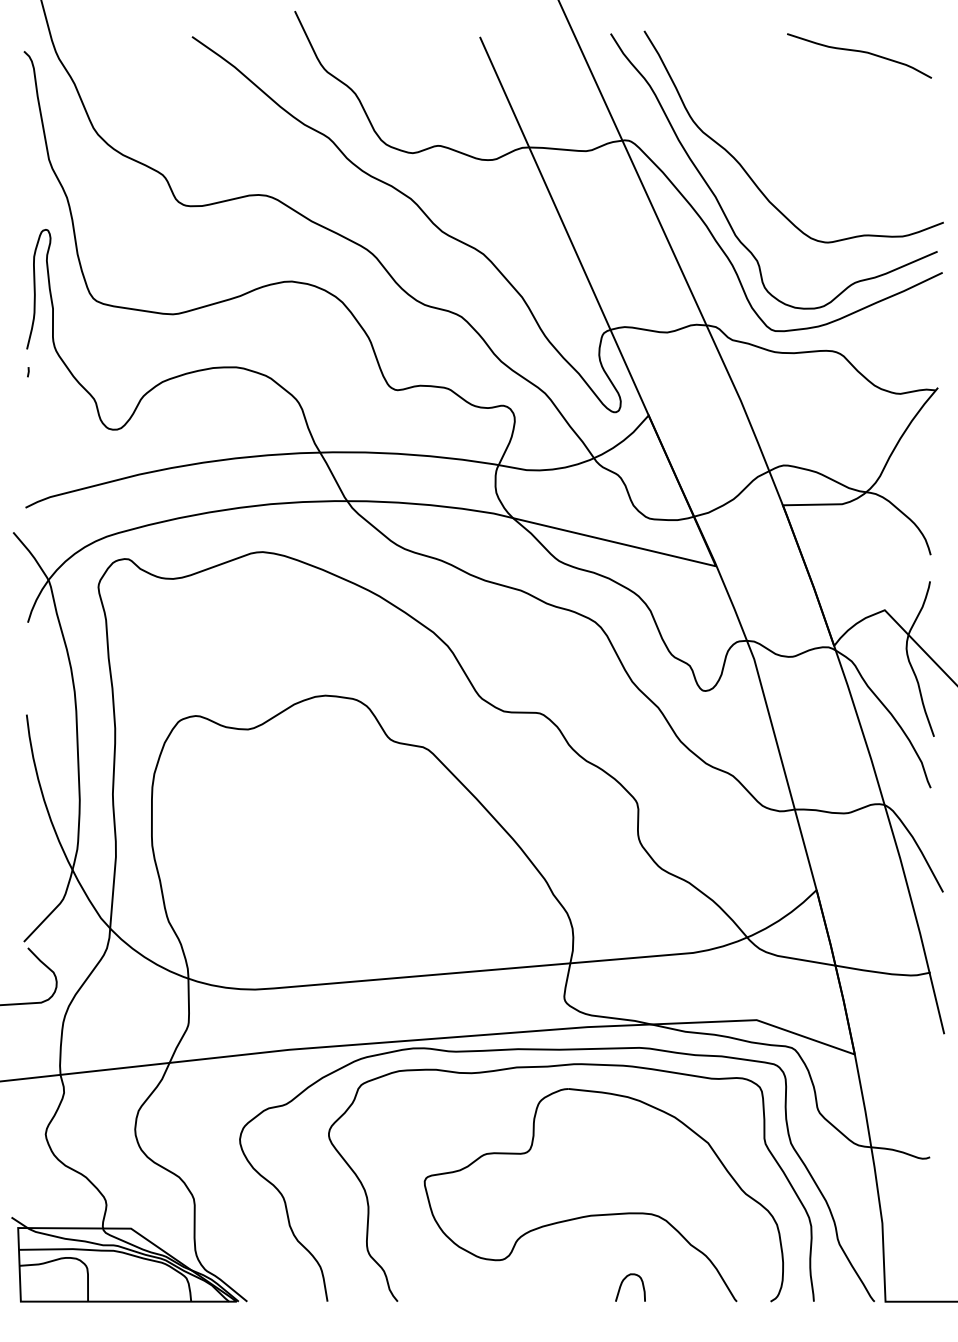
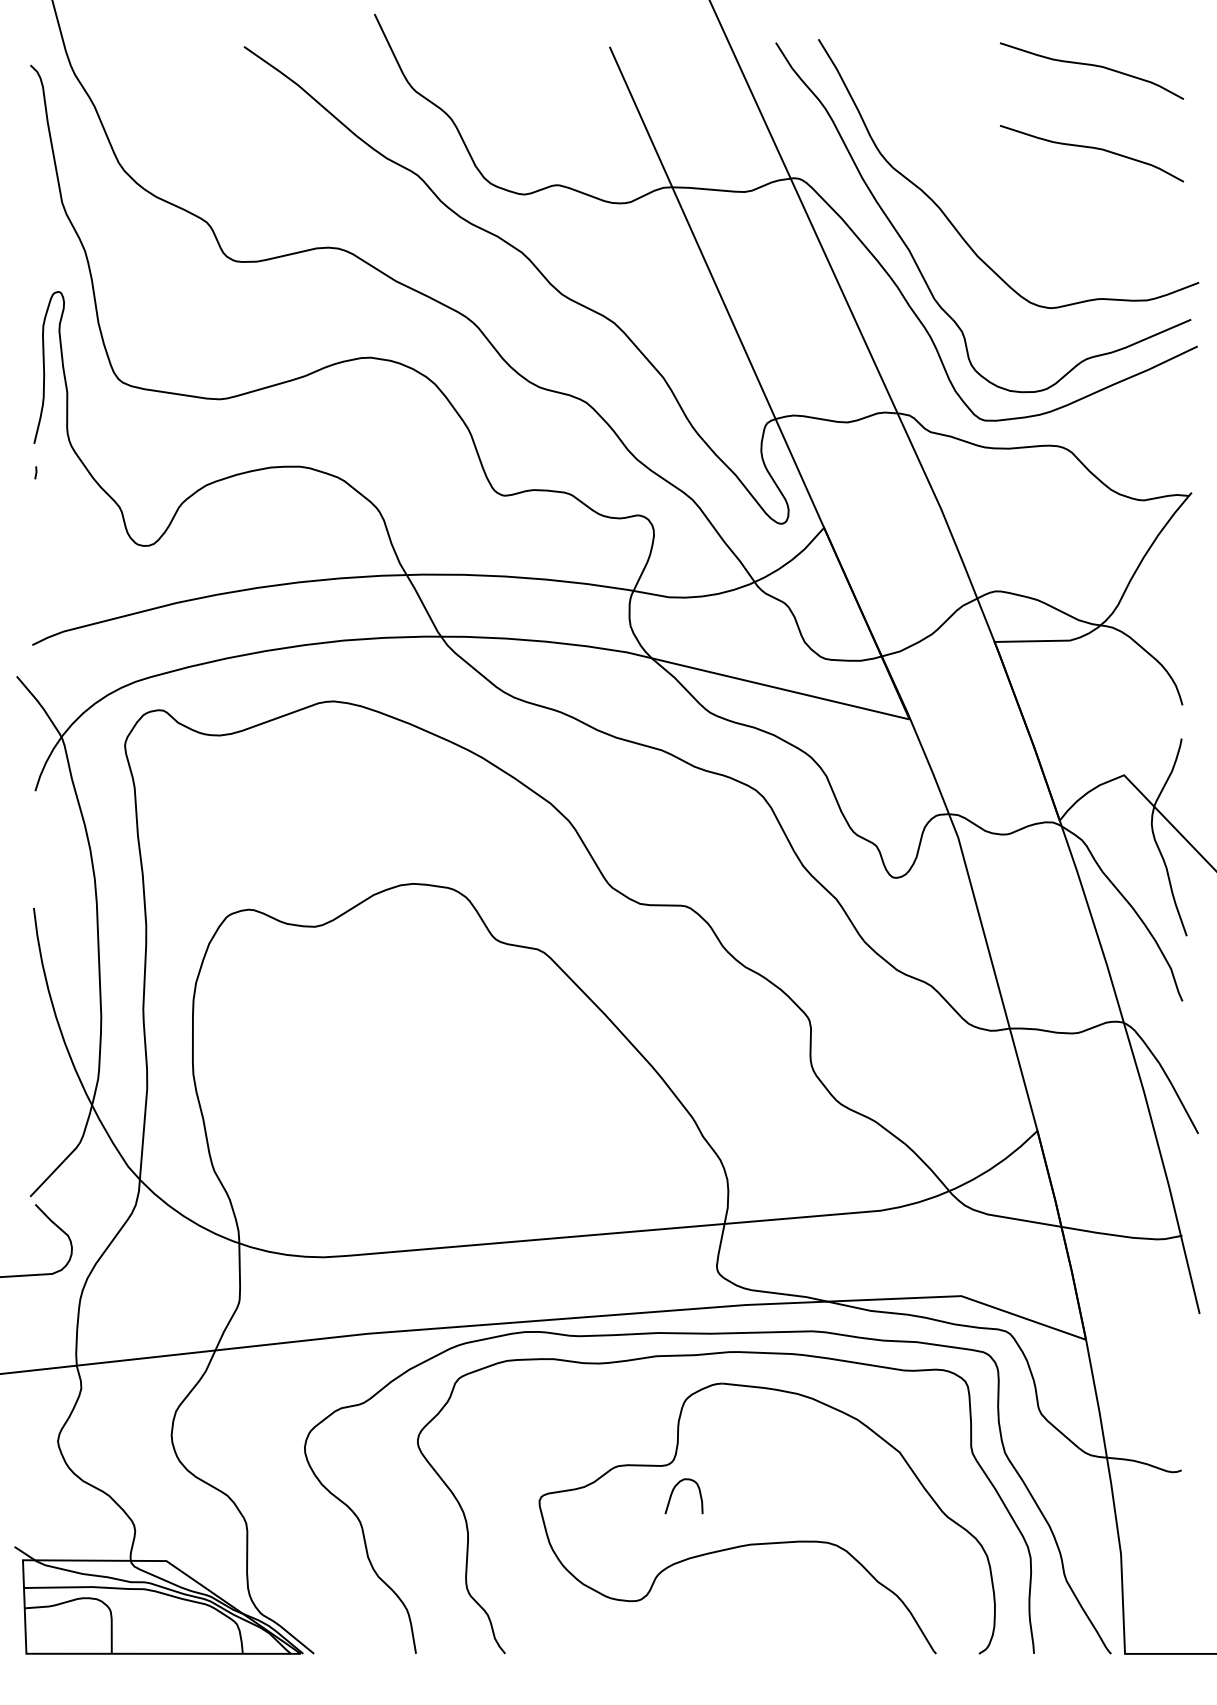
curve: (859, 117) -> (1091, 149), added
curve: (622, 1284) -> (673, 1492), moved

